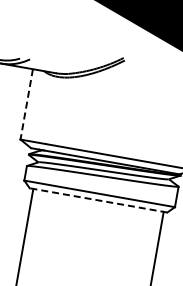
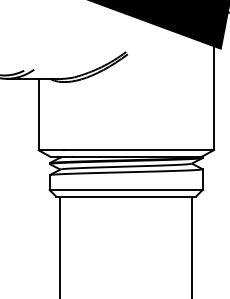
line: (26, 104) -> (38, 114), dashed -> solid
line: (98, 200) -> (126, 196), dashed -> solid

